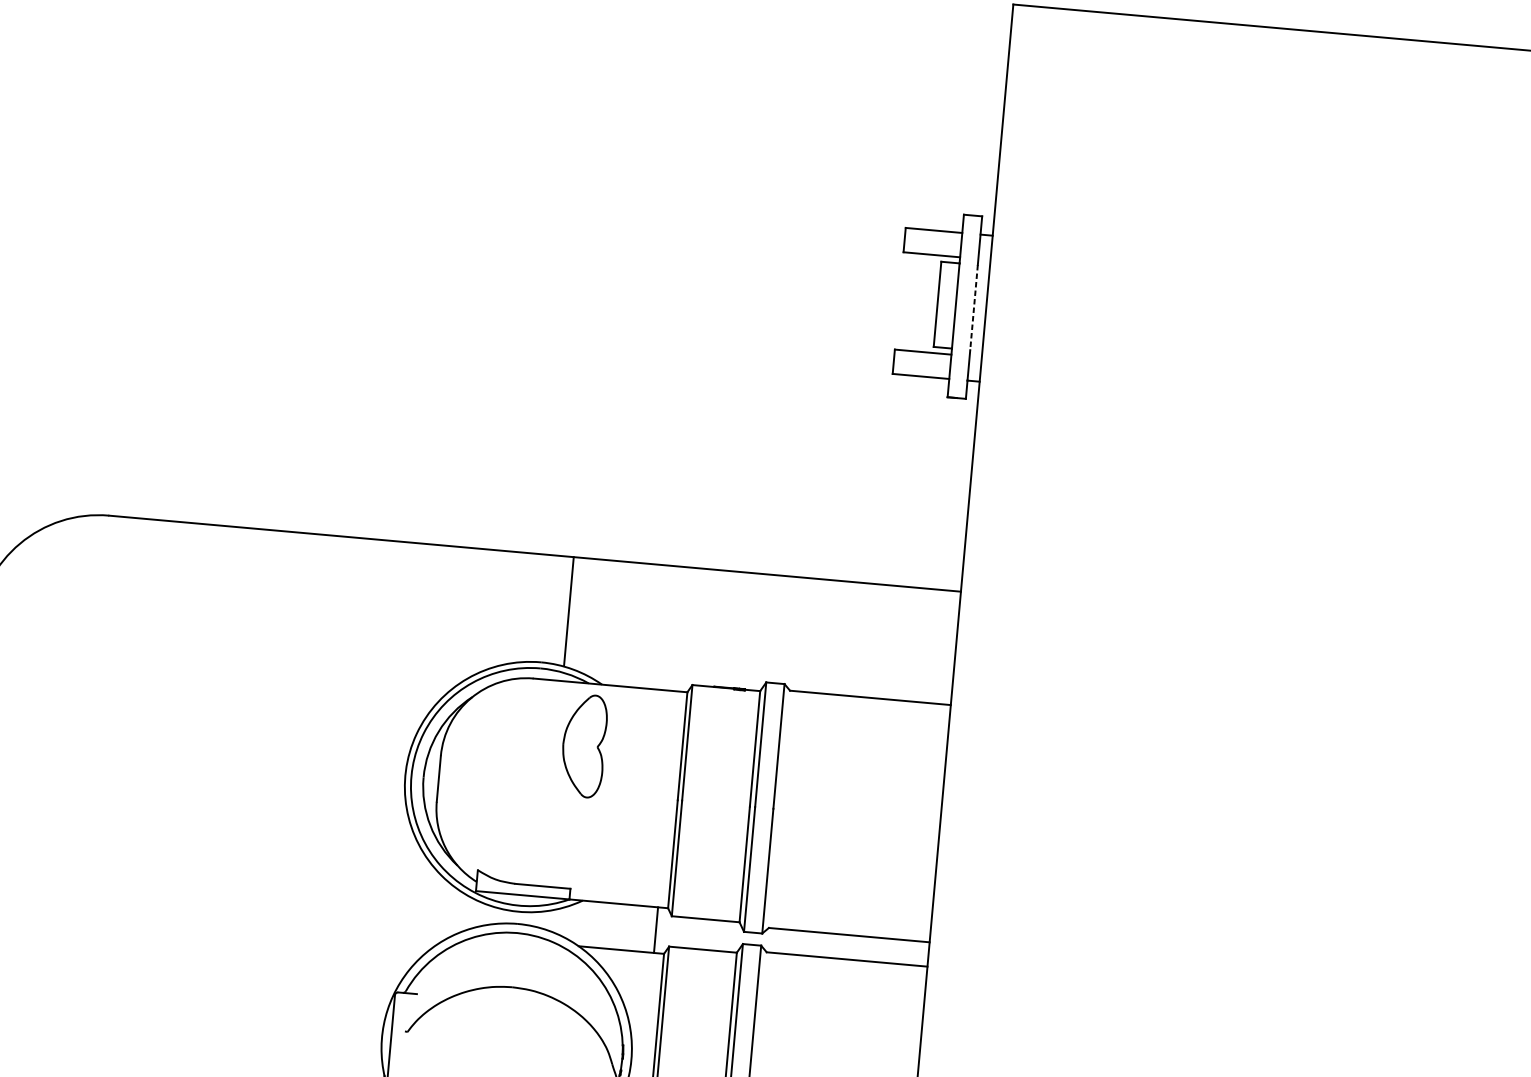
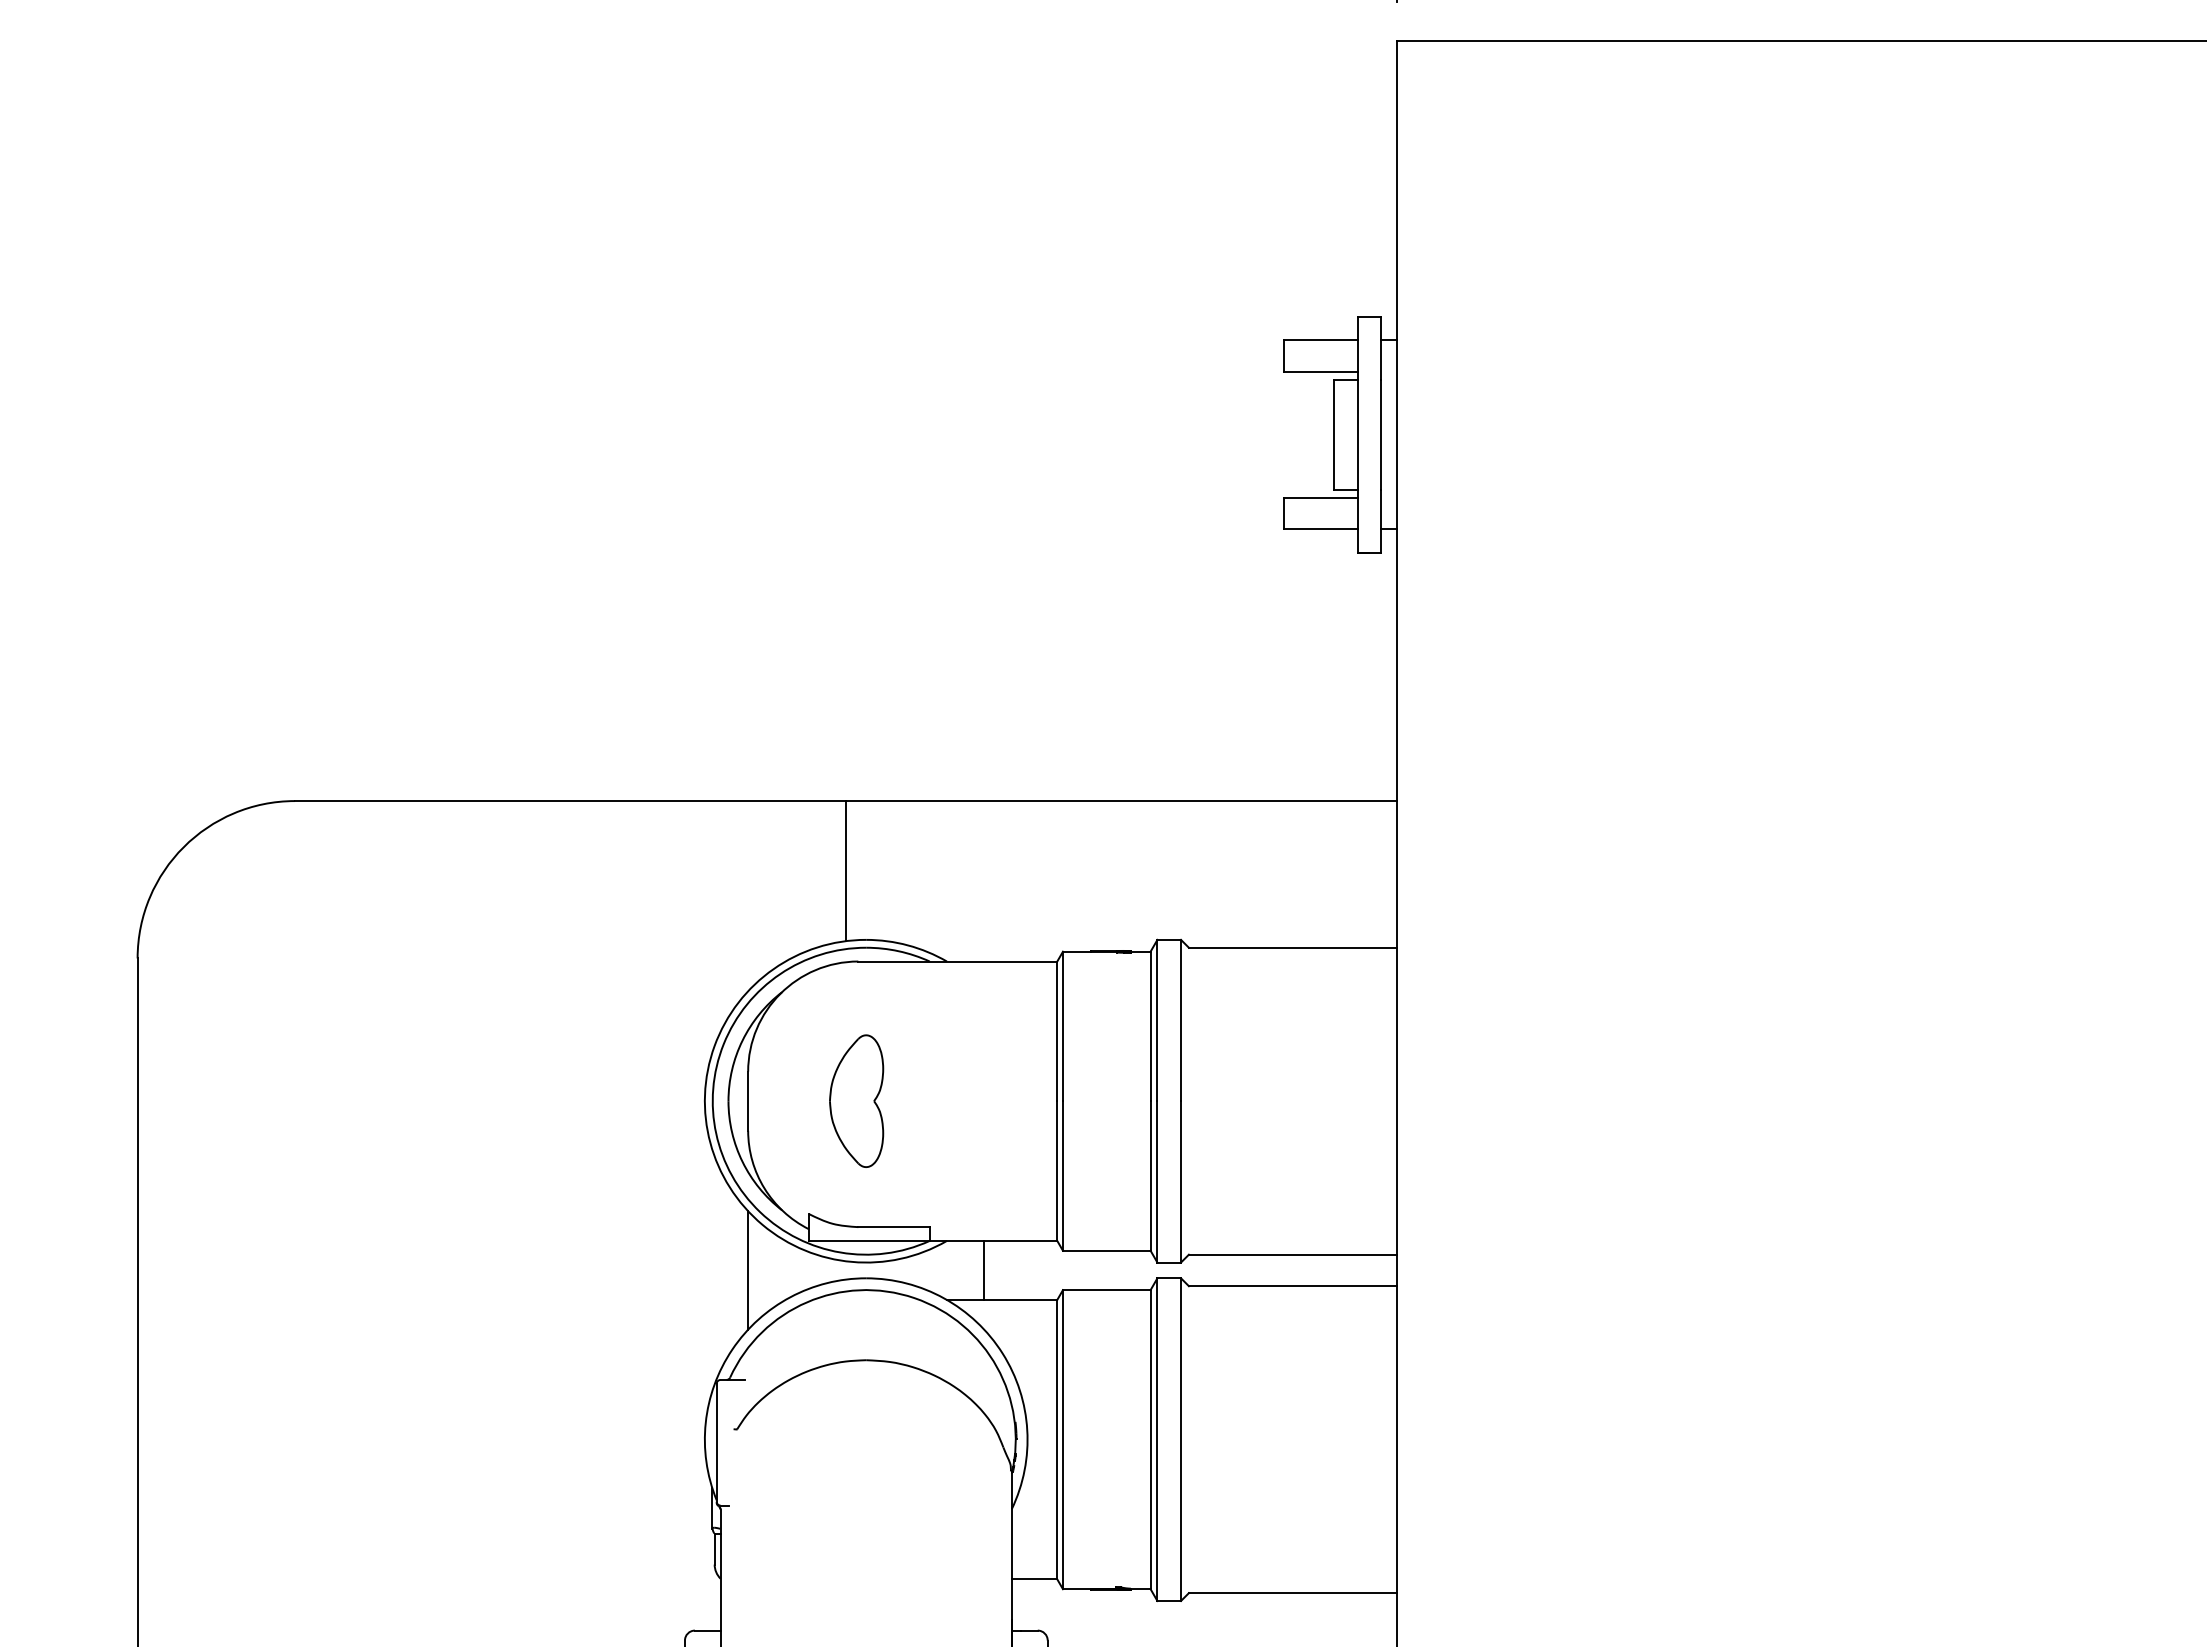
line: (974, 308) -> (1381, 435), dashed -> solid
line: (568, 611) -> (845, 871), moved
part: (583, 745) -> (856, 1100), moved
line: (427, 909) -> (748, 1270), added
line: (656, 929) -> (984, 1269), moved

